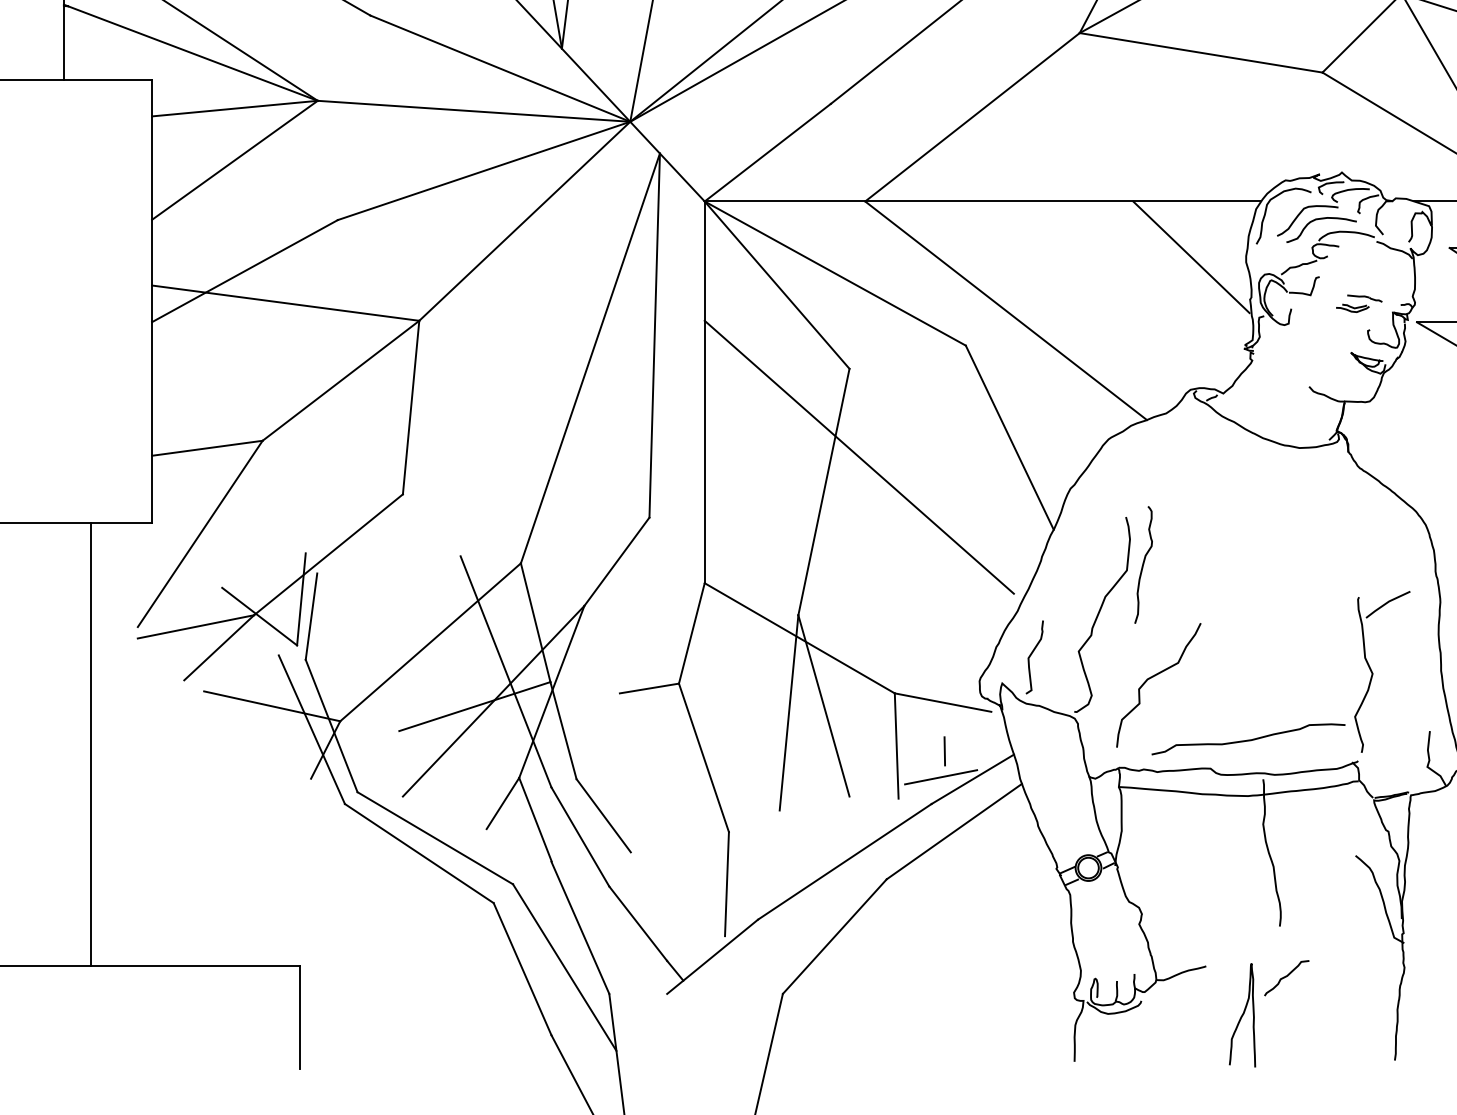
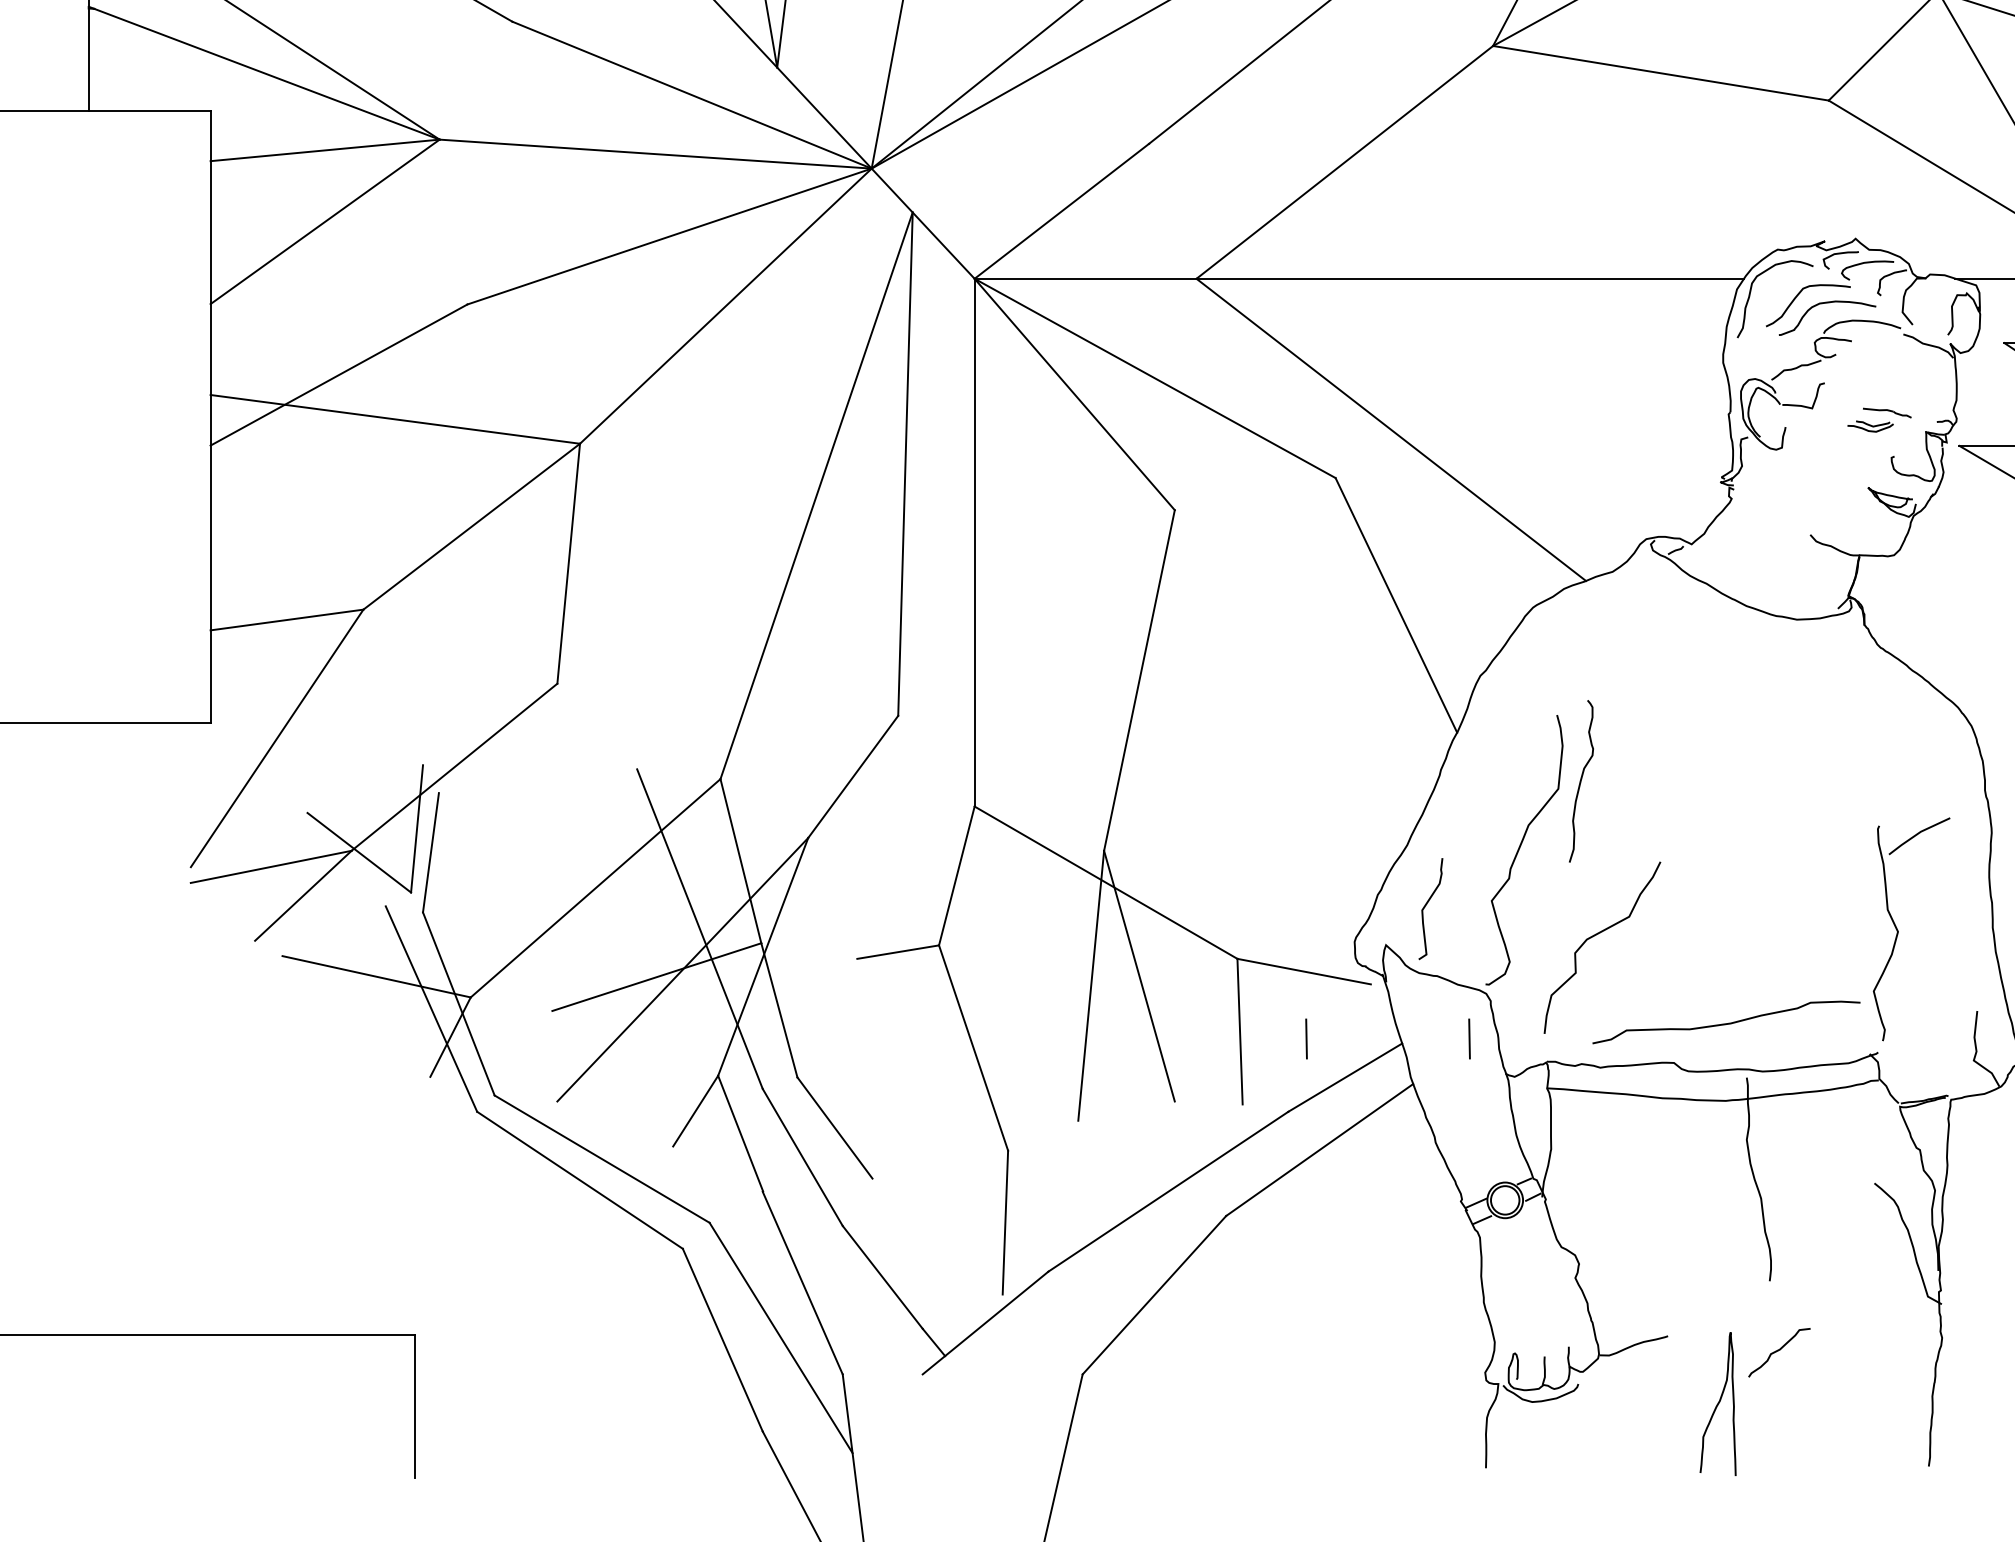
line: (1191, 256) -> (1647, 355), removed
line: (859, 457) -> (1188, 632), removed
line: (91, 744) -> (126, 1029), removed
line: (1062, 750) -> (1469, 1038), added
line: (941, 777) -> (1301, 1074), removed

